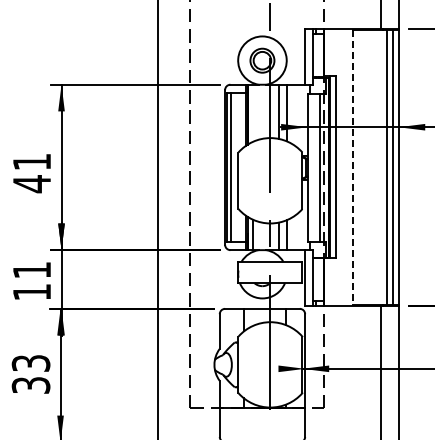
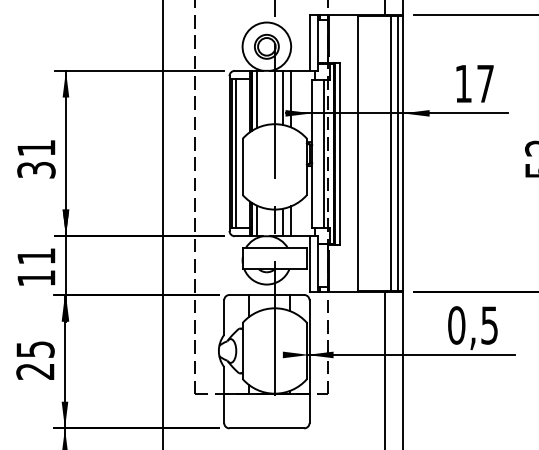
line: (253, 112) -> (257, 98), added
line: (353, 168) -> (357, 154), dashed -> solid
text: (32, 184) -> (36, 170), 41 -> 31
text: (31, 374) -> (35, 360), 33 -> 25

